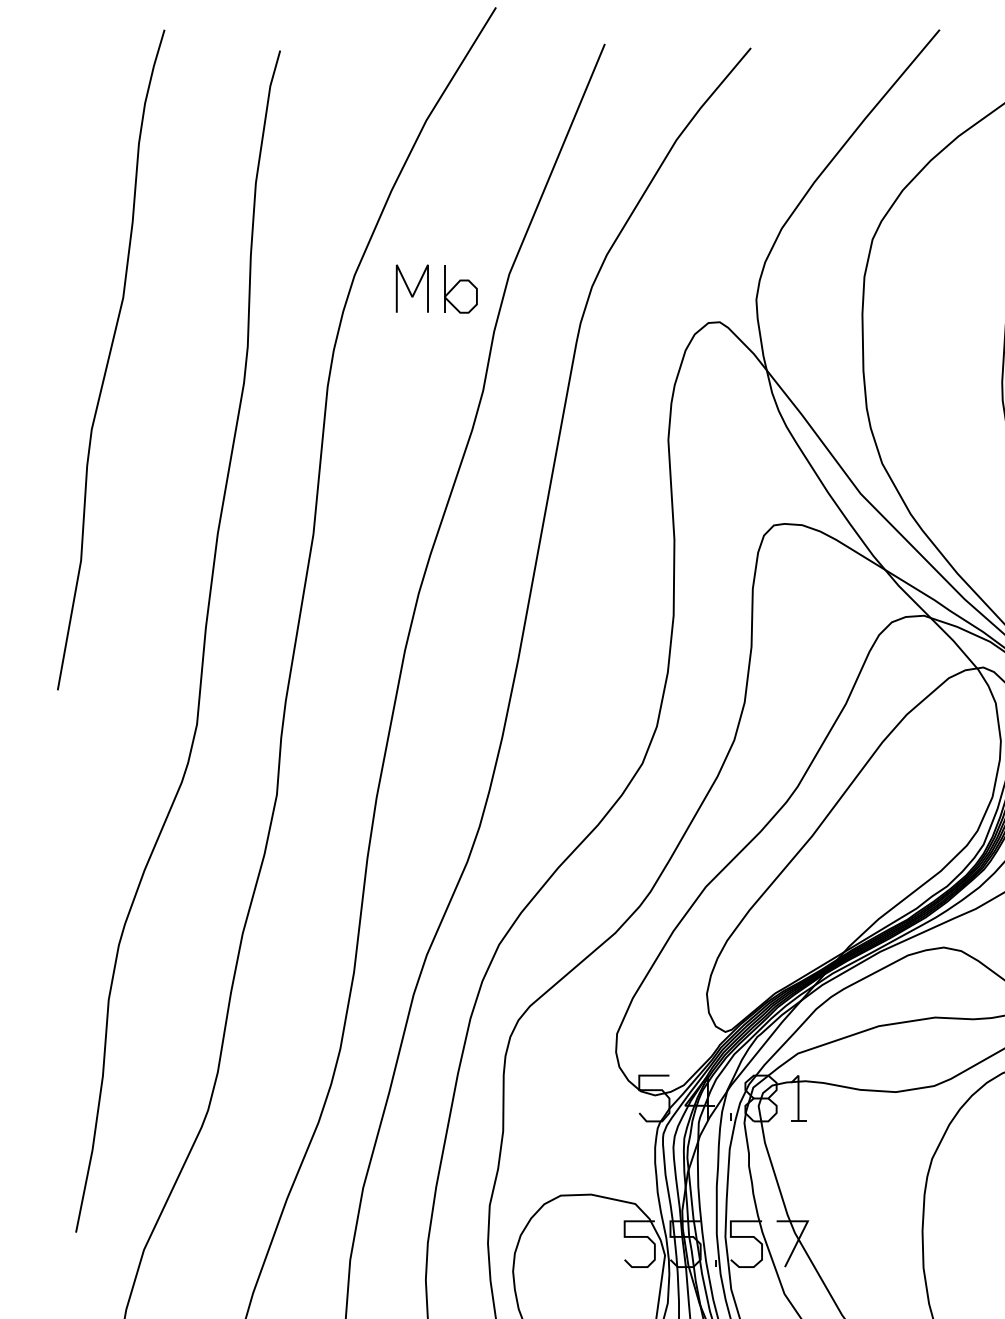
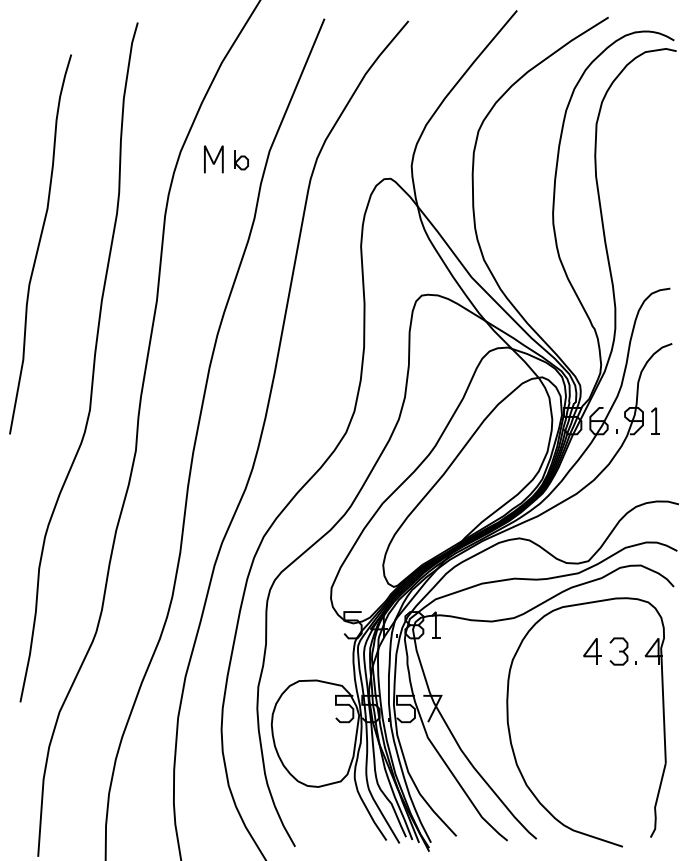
part: (460, 290) -> (241, 160), size x0.7
curve: (110, 358) -> (40, 243), moved

